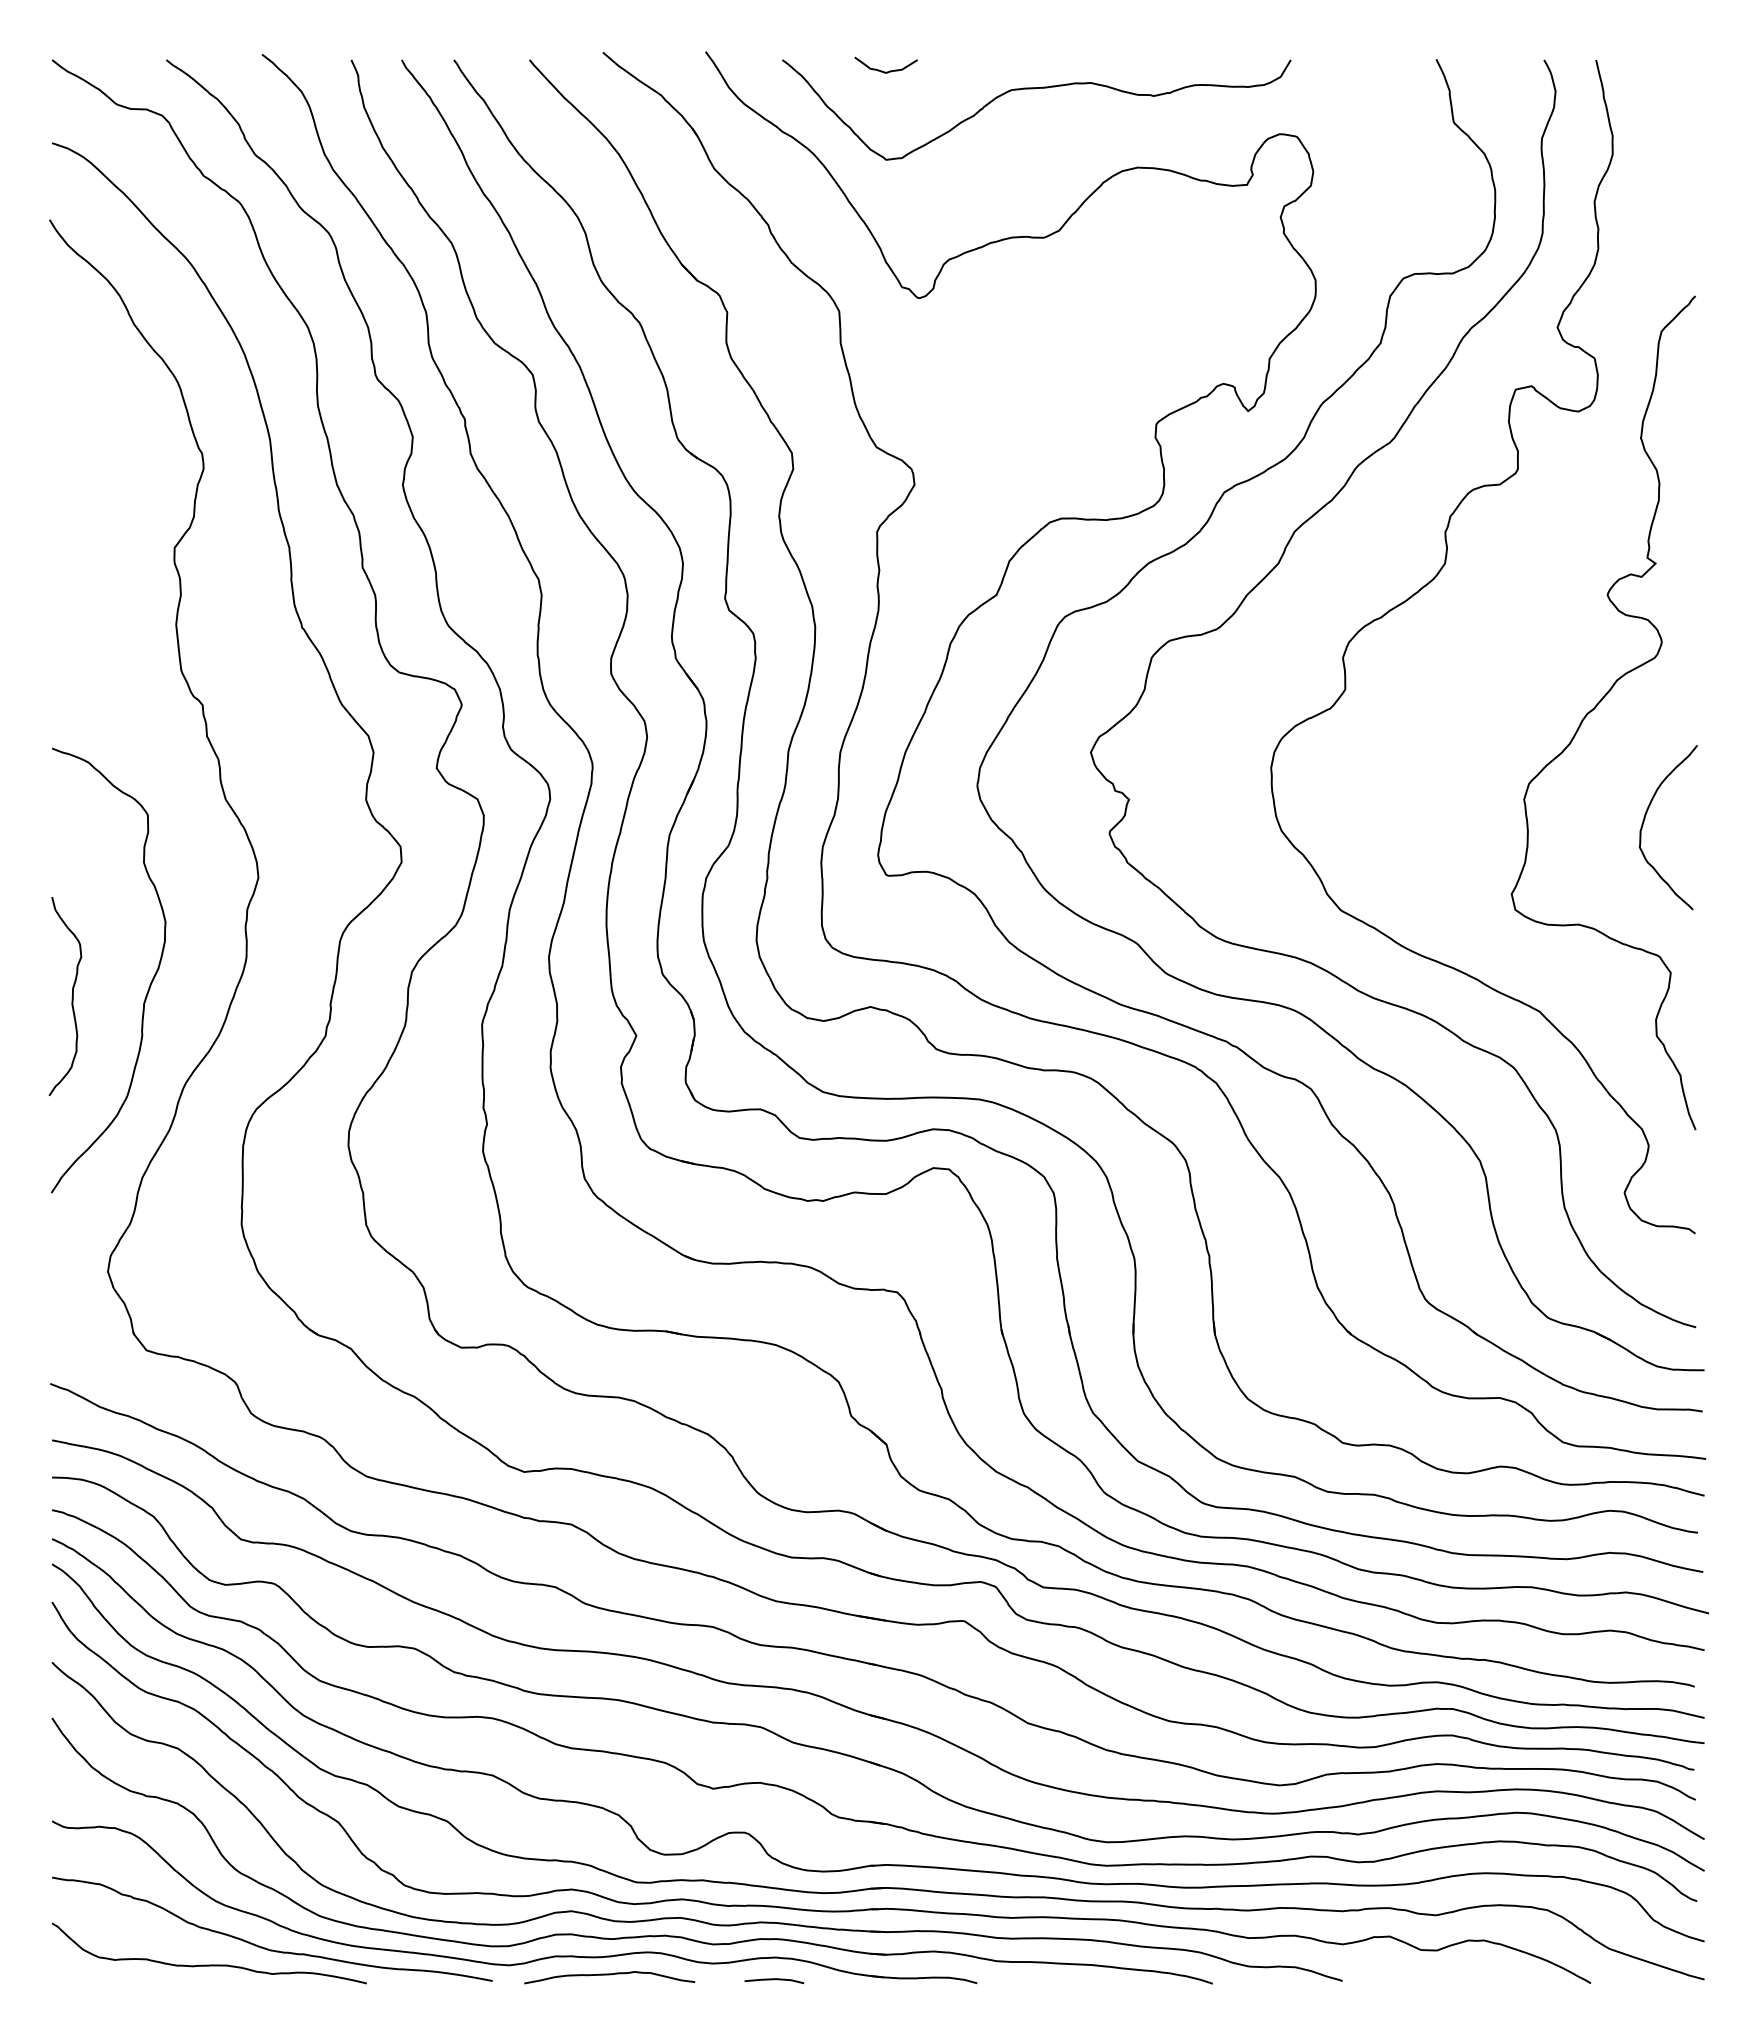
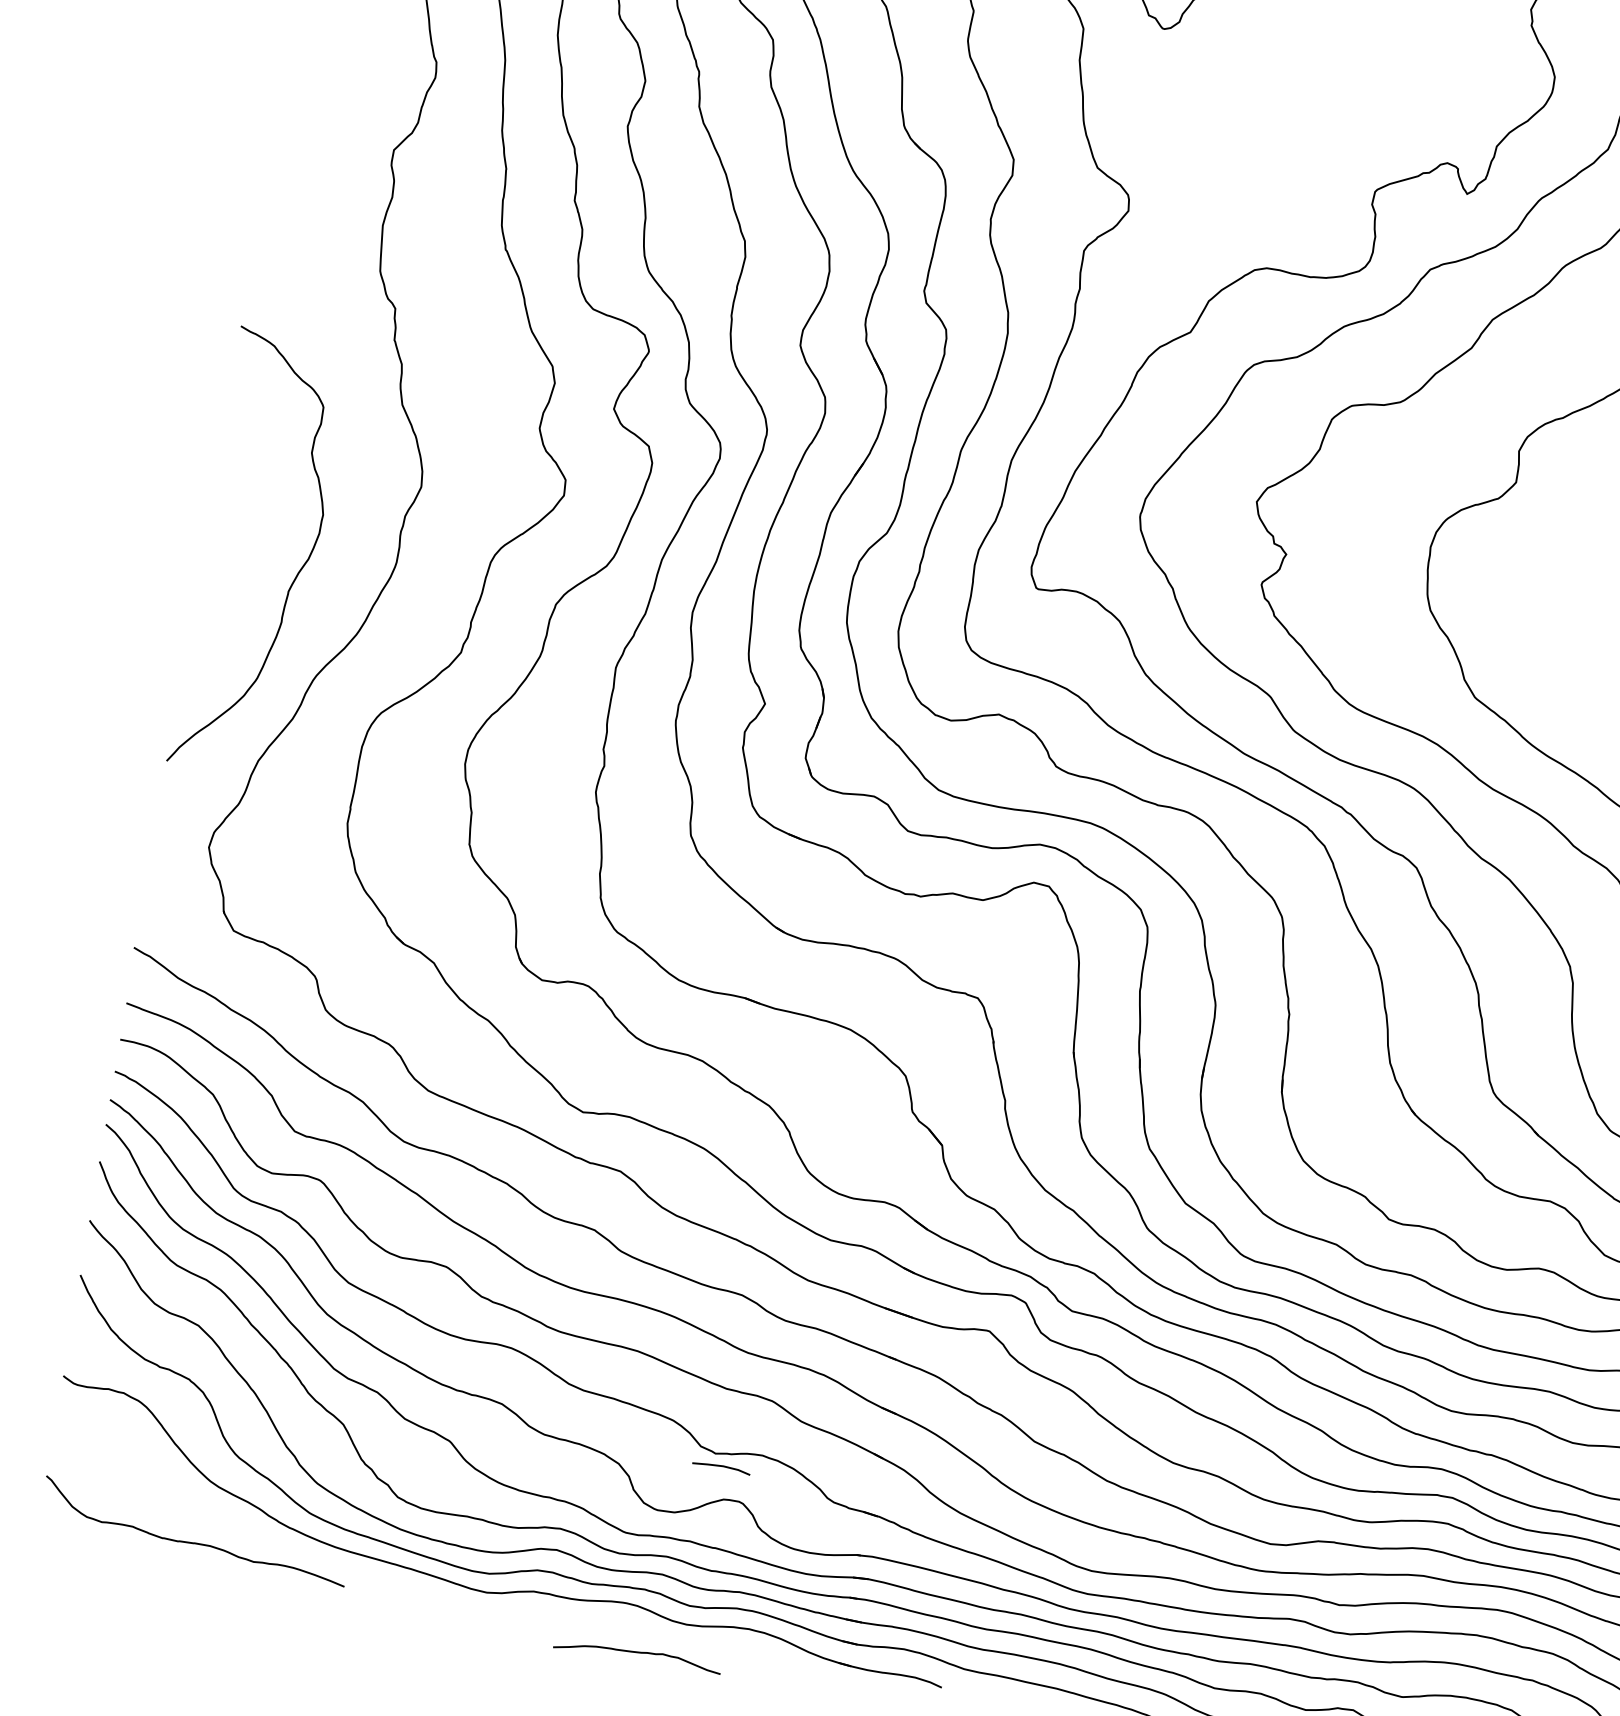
curve: (71, 996) -> (218, 572), removed
curve: (265, 1947) -> (251, 1534), removed
curve: (609, 1975) -> (637, 1653), moved
line: (774, 1980) -> (721, 1467), moved

